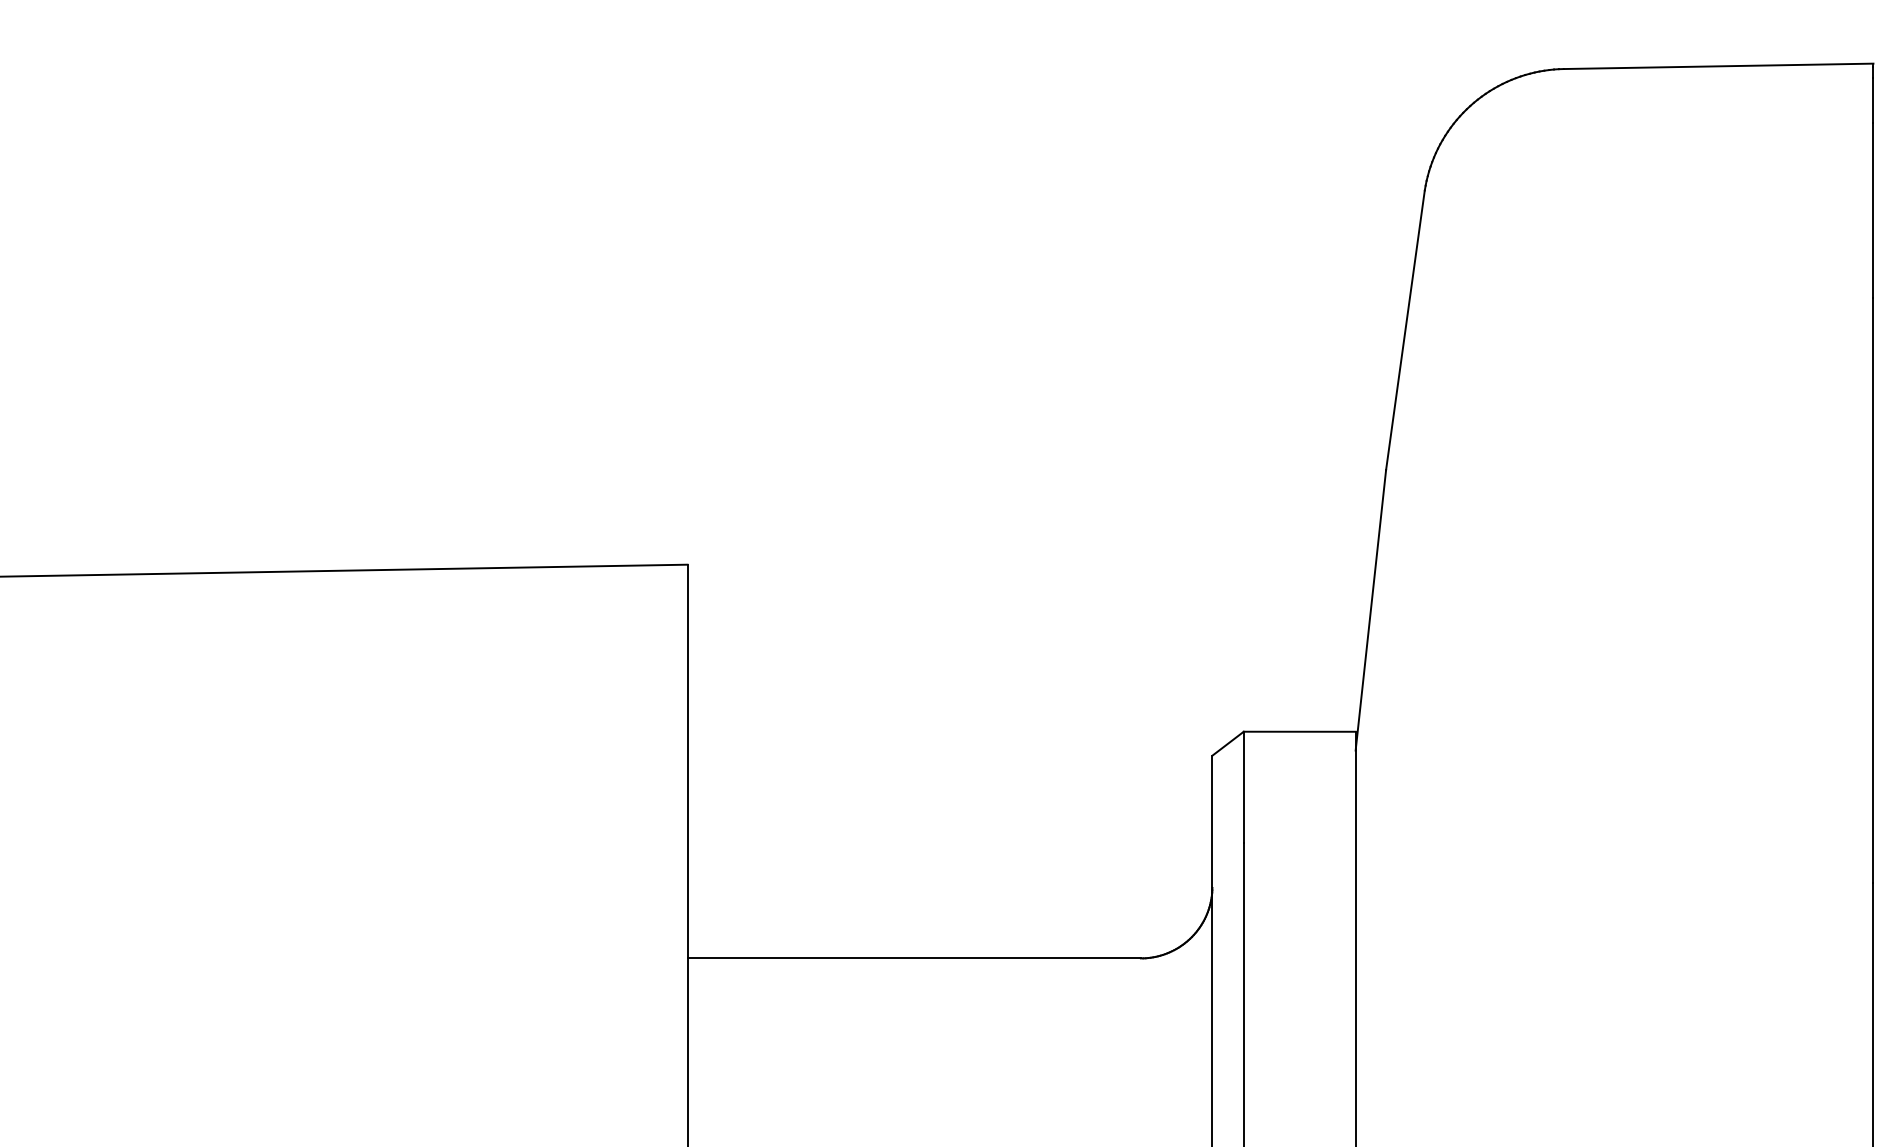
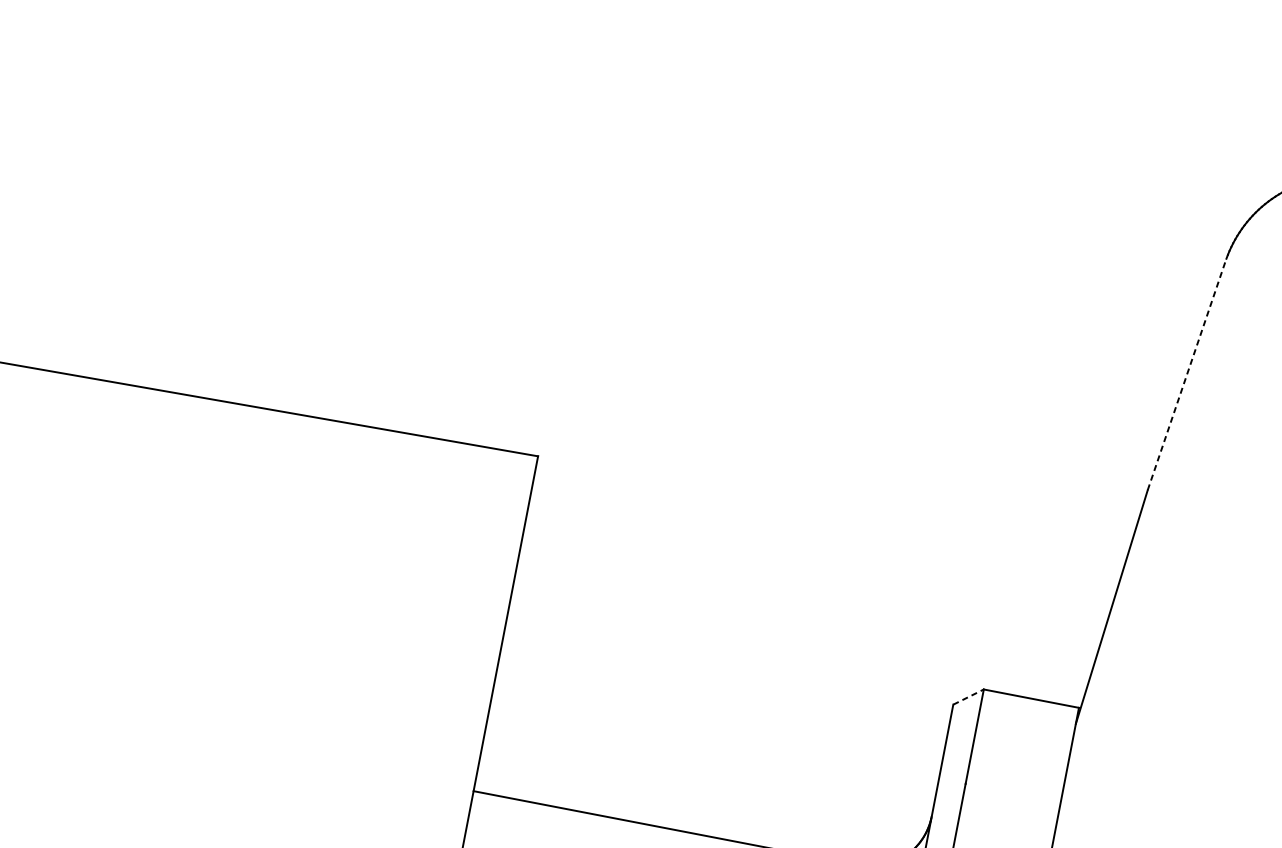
line: (1405, 329) -> (1187, 373), solid -> dashed
line: (1228, 743) -> (968, 696), solid -> dashed

